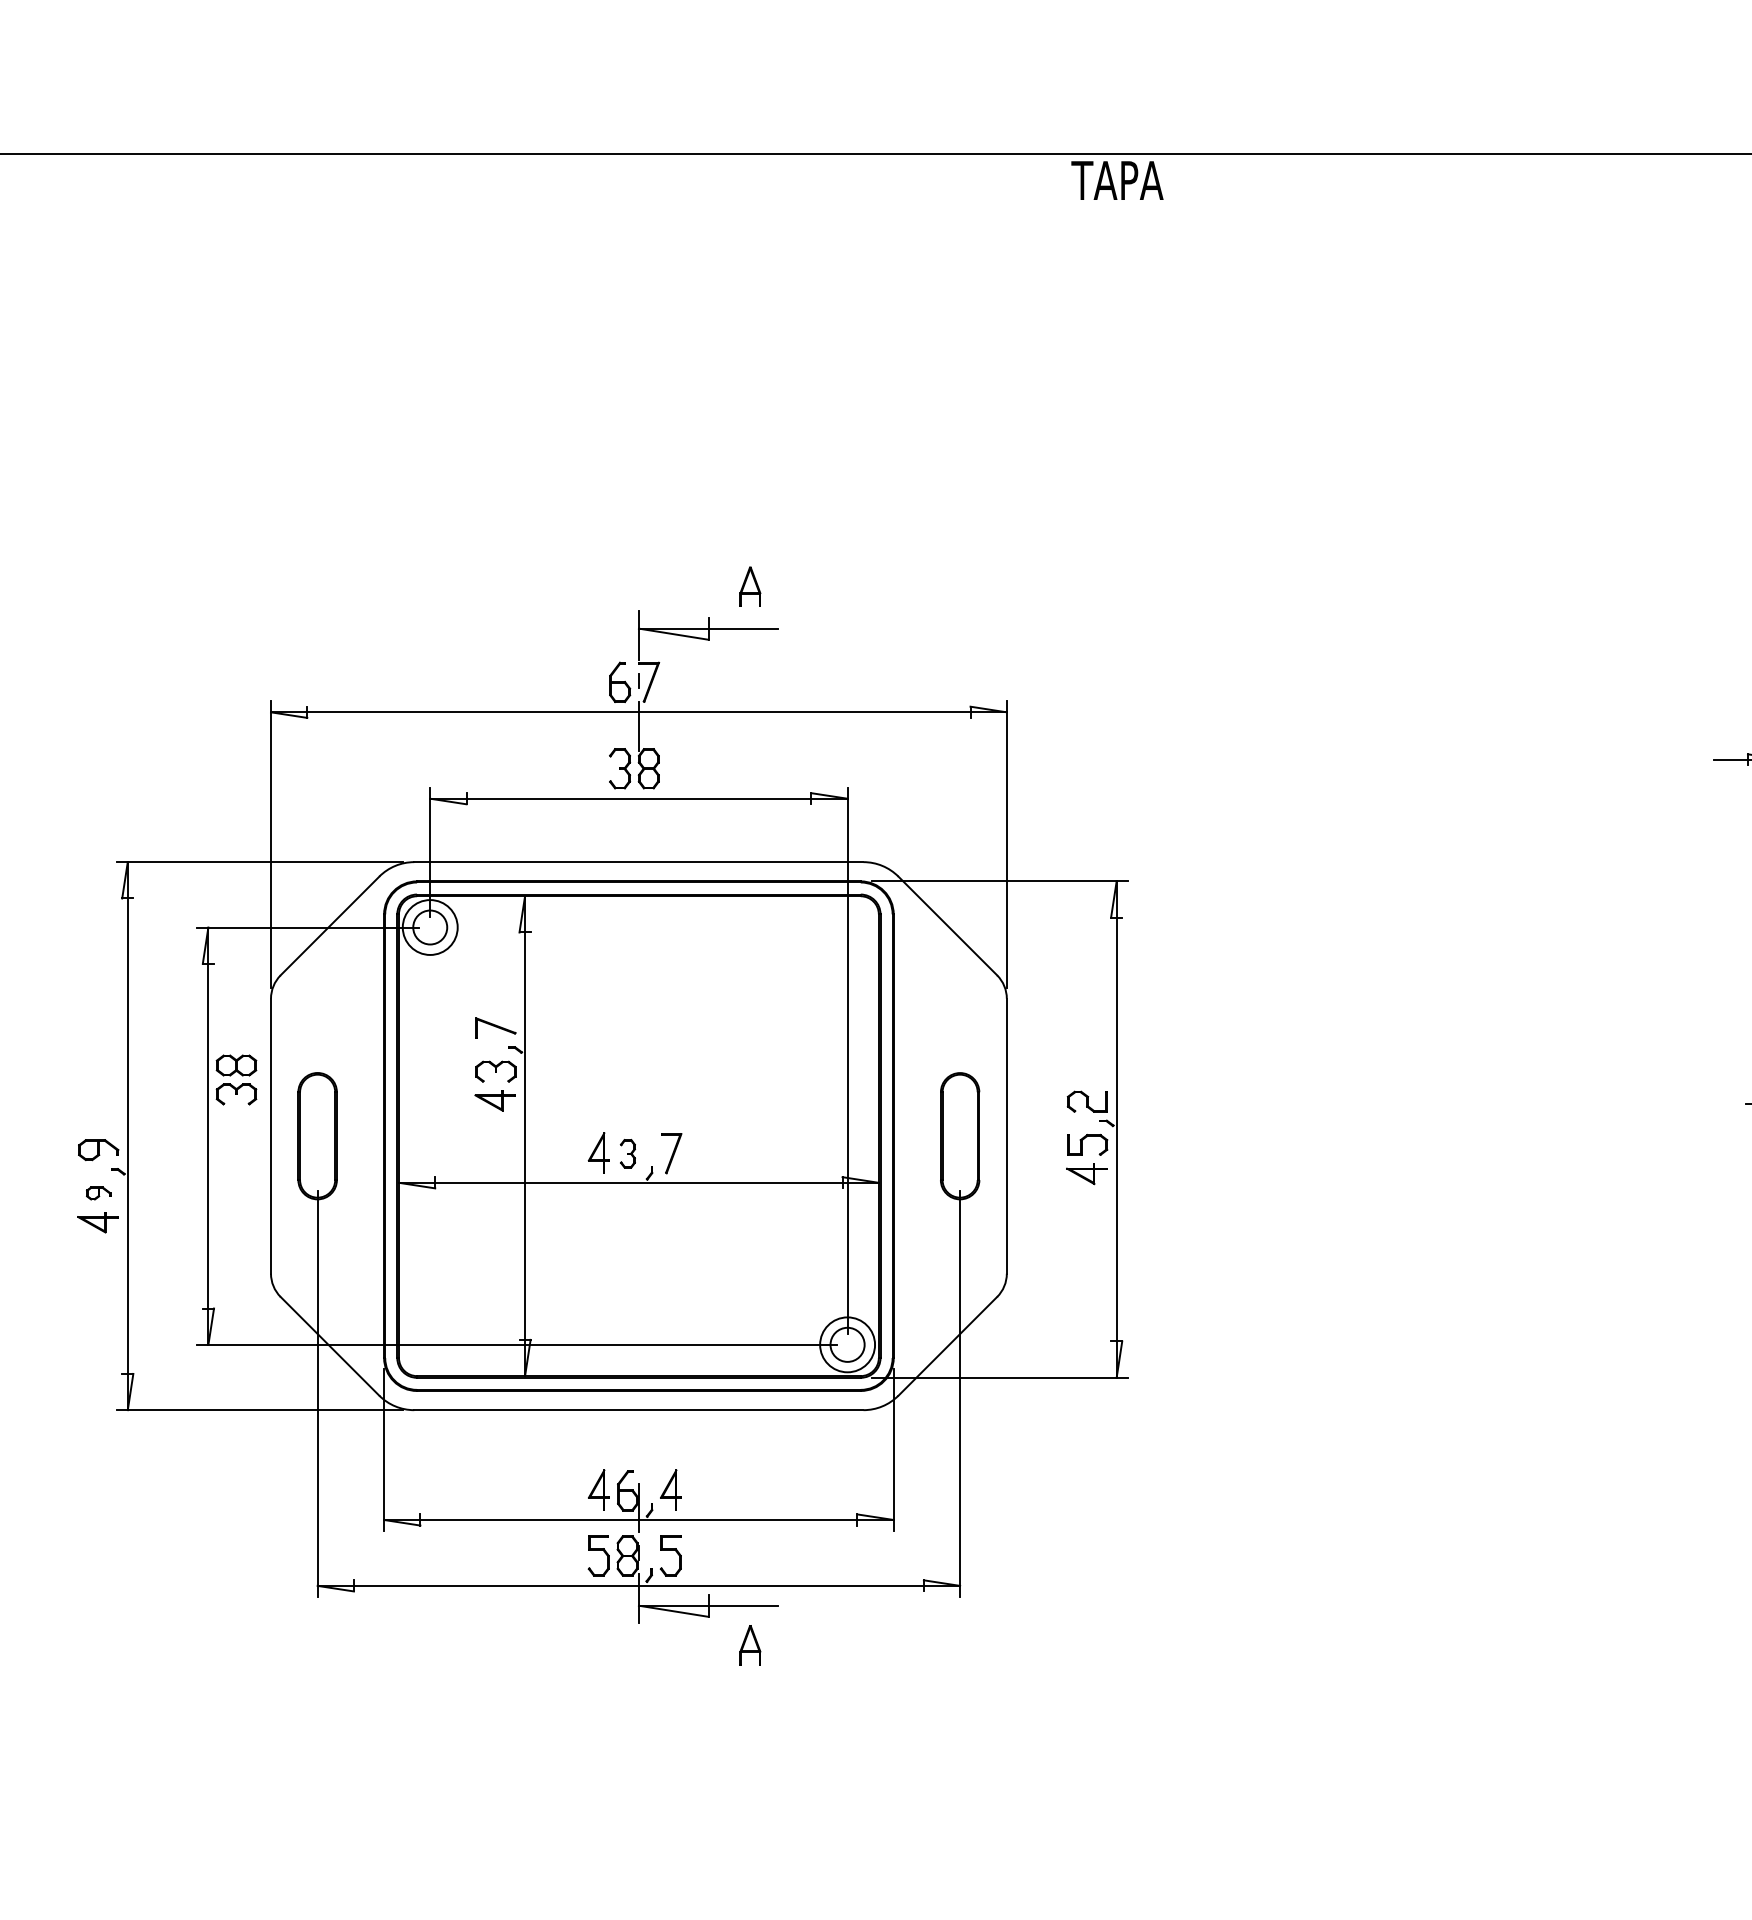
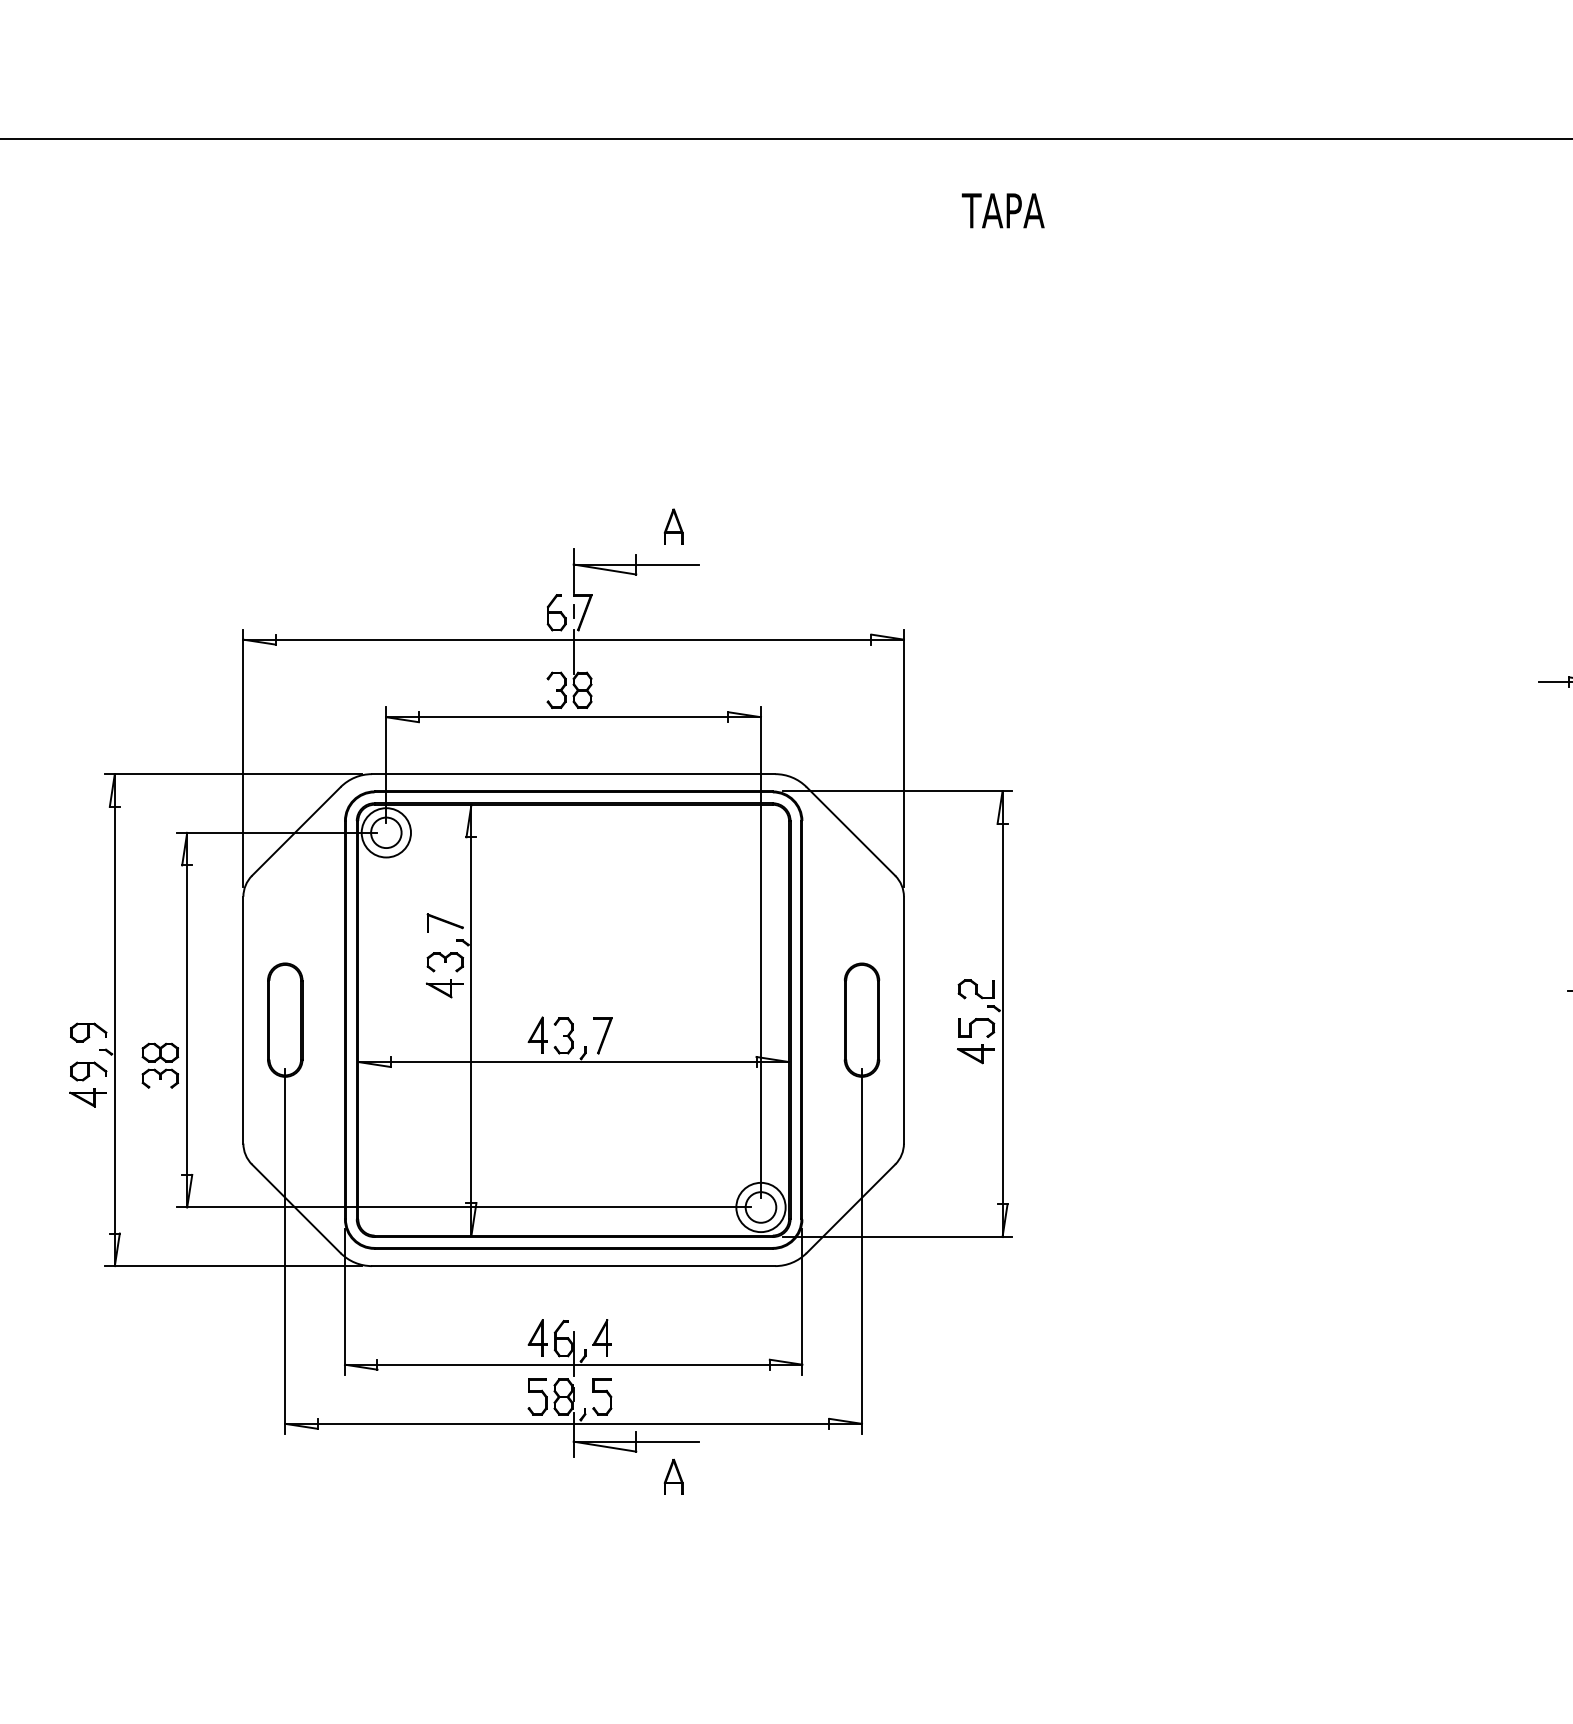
text: (1117, 180) -> (1003, 210), moved
part: (236, 1079) -> (160, 1065), moved
part: (627, 1153) -> (563, 1035), size x1.43
part: (98, 1193) -> (88, 1071), size x1.67

